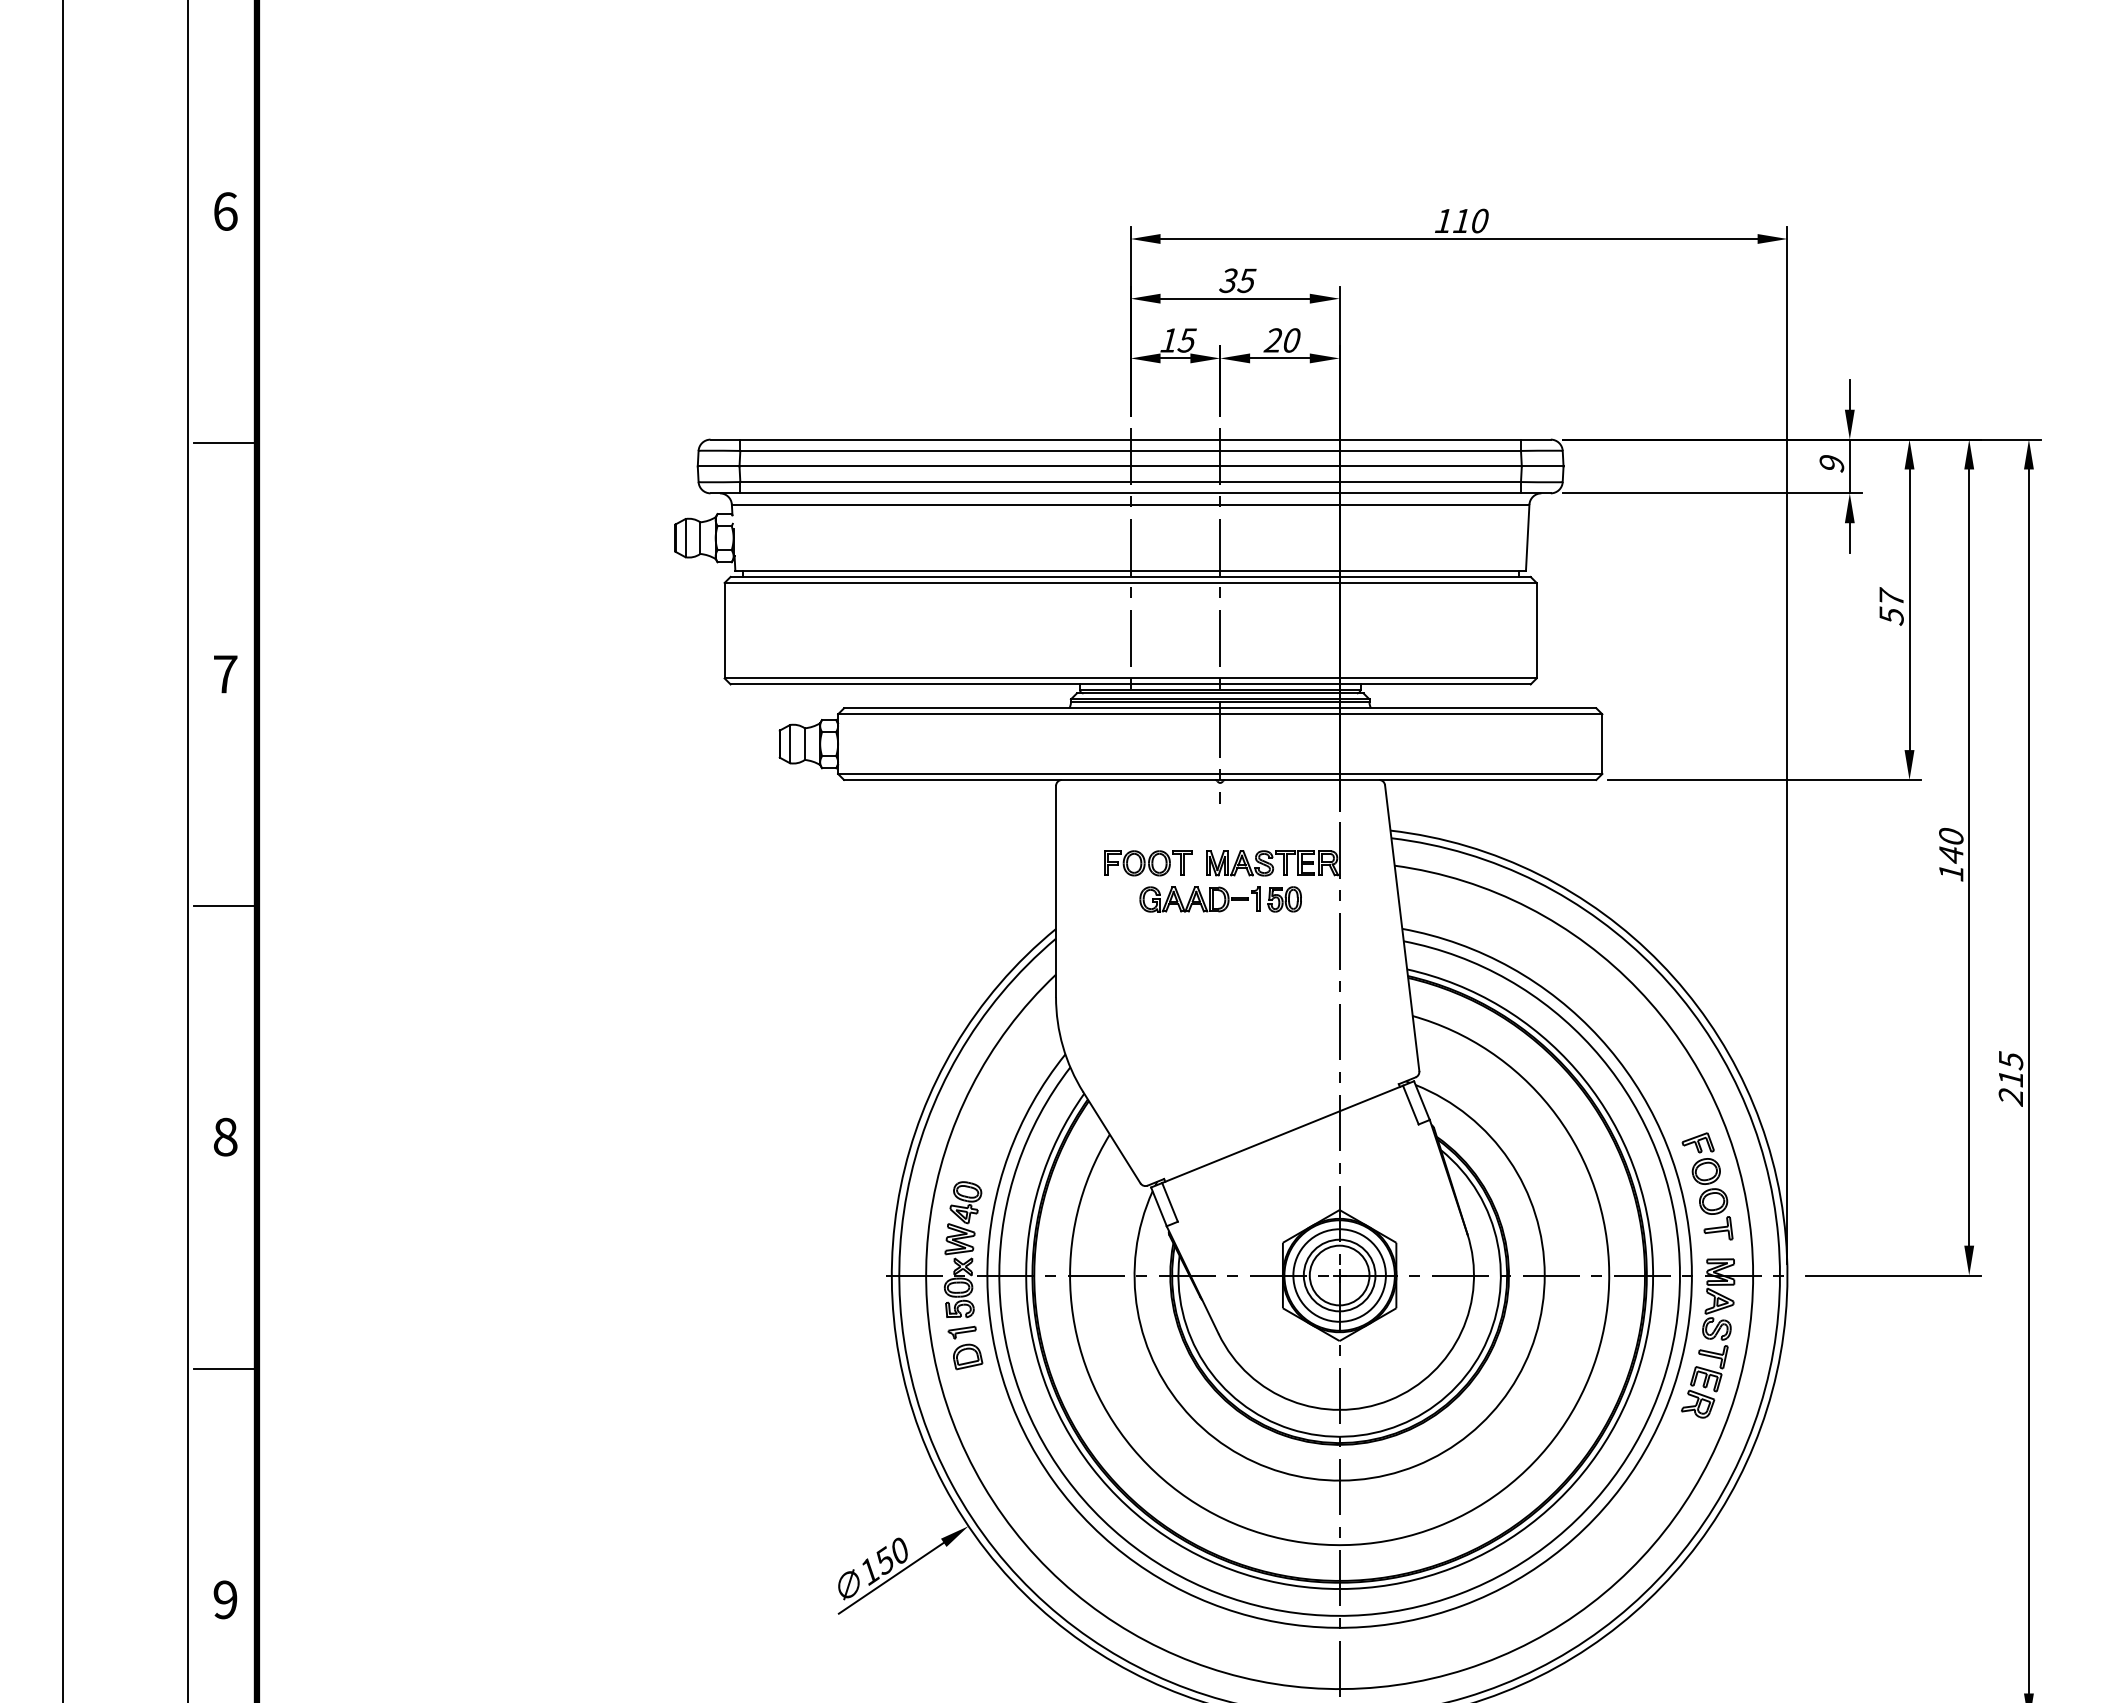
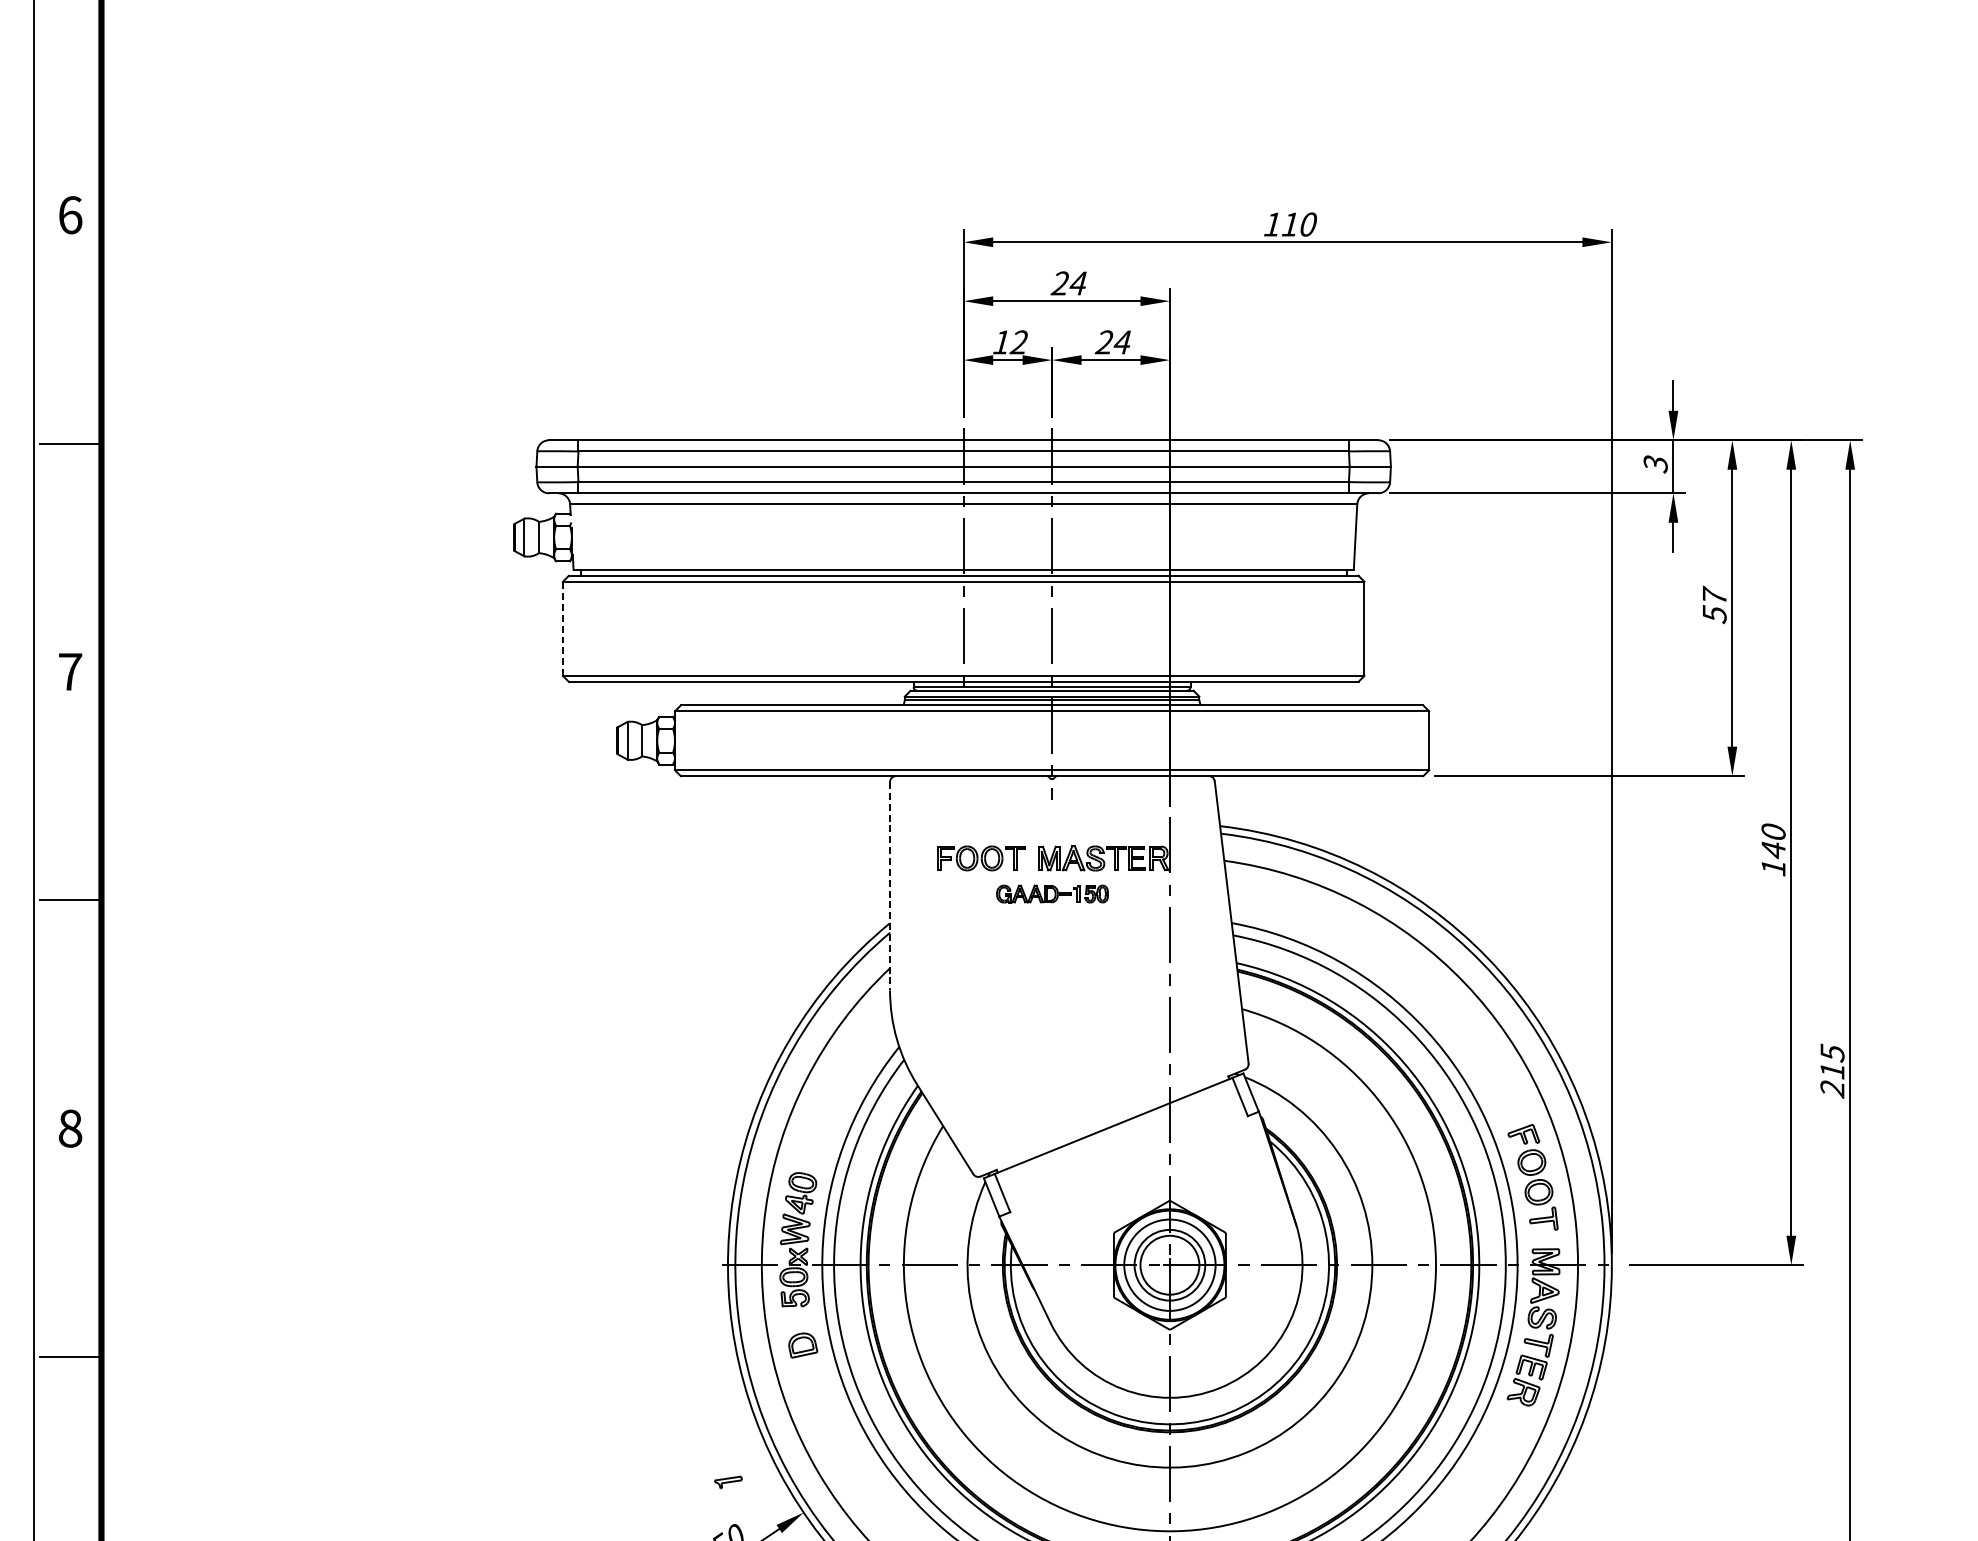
text: (1237, 280) -> (1069, 283), 35 -> 24
text: (1186, 340) -> (1018, 342), 15 -> 12
text: (1291, 340) -> (1122, 342), 20 -> 24
text: (1831, 464) -> (1655, 464), 9 -> 3
line: (724, 630) -> (562, 628), solid -> dashed
line: (1056, 891) -> (890, 886), solid -> dashed
part: (1220, 899) -> (1052, 894), size x0.7
part: (961, 1332) -> (727, 1482), moved

